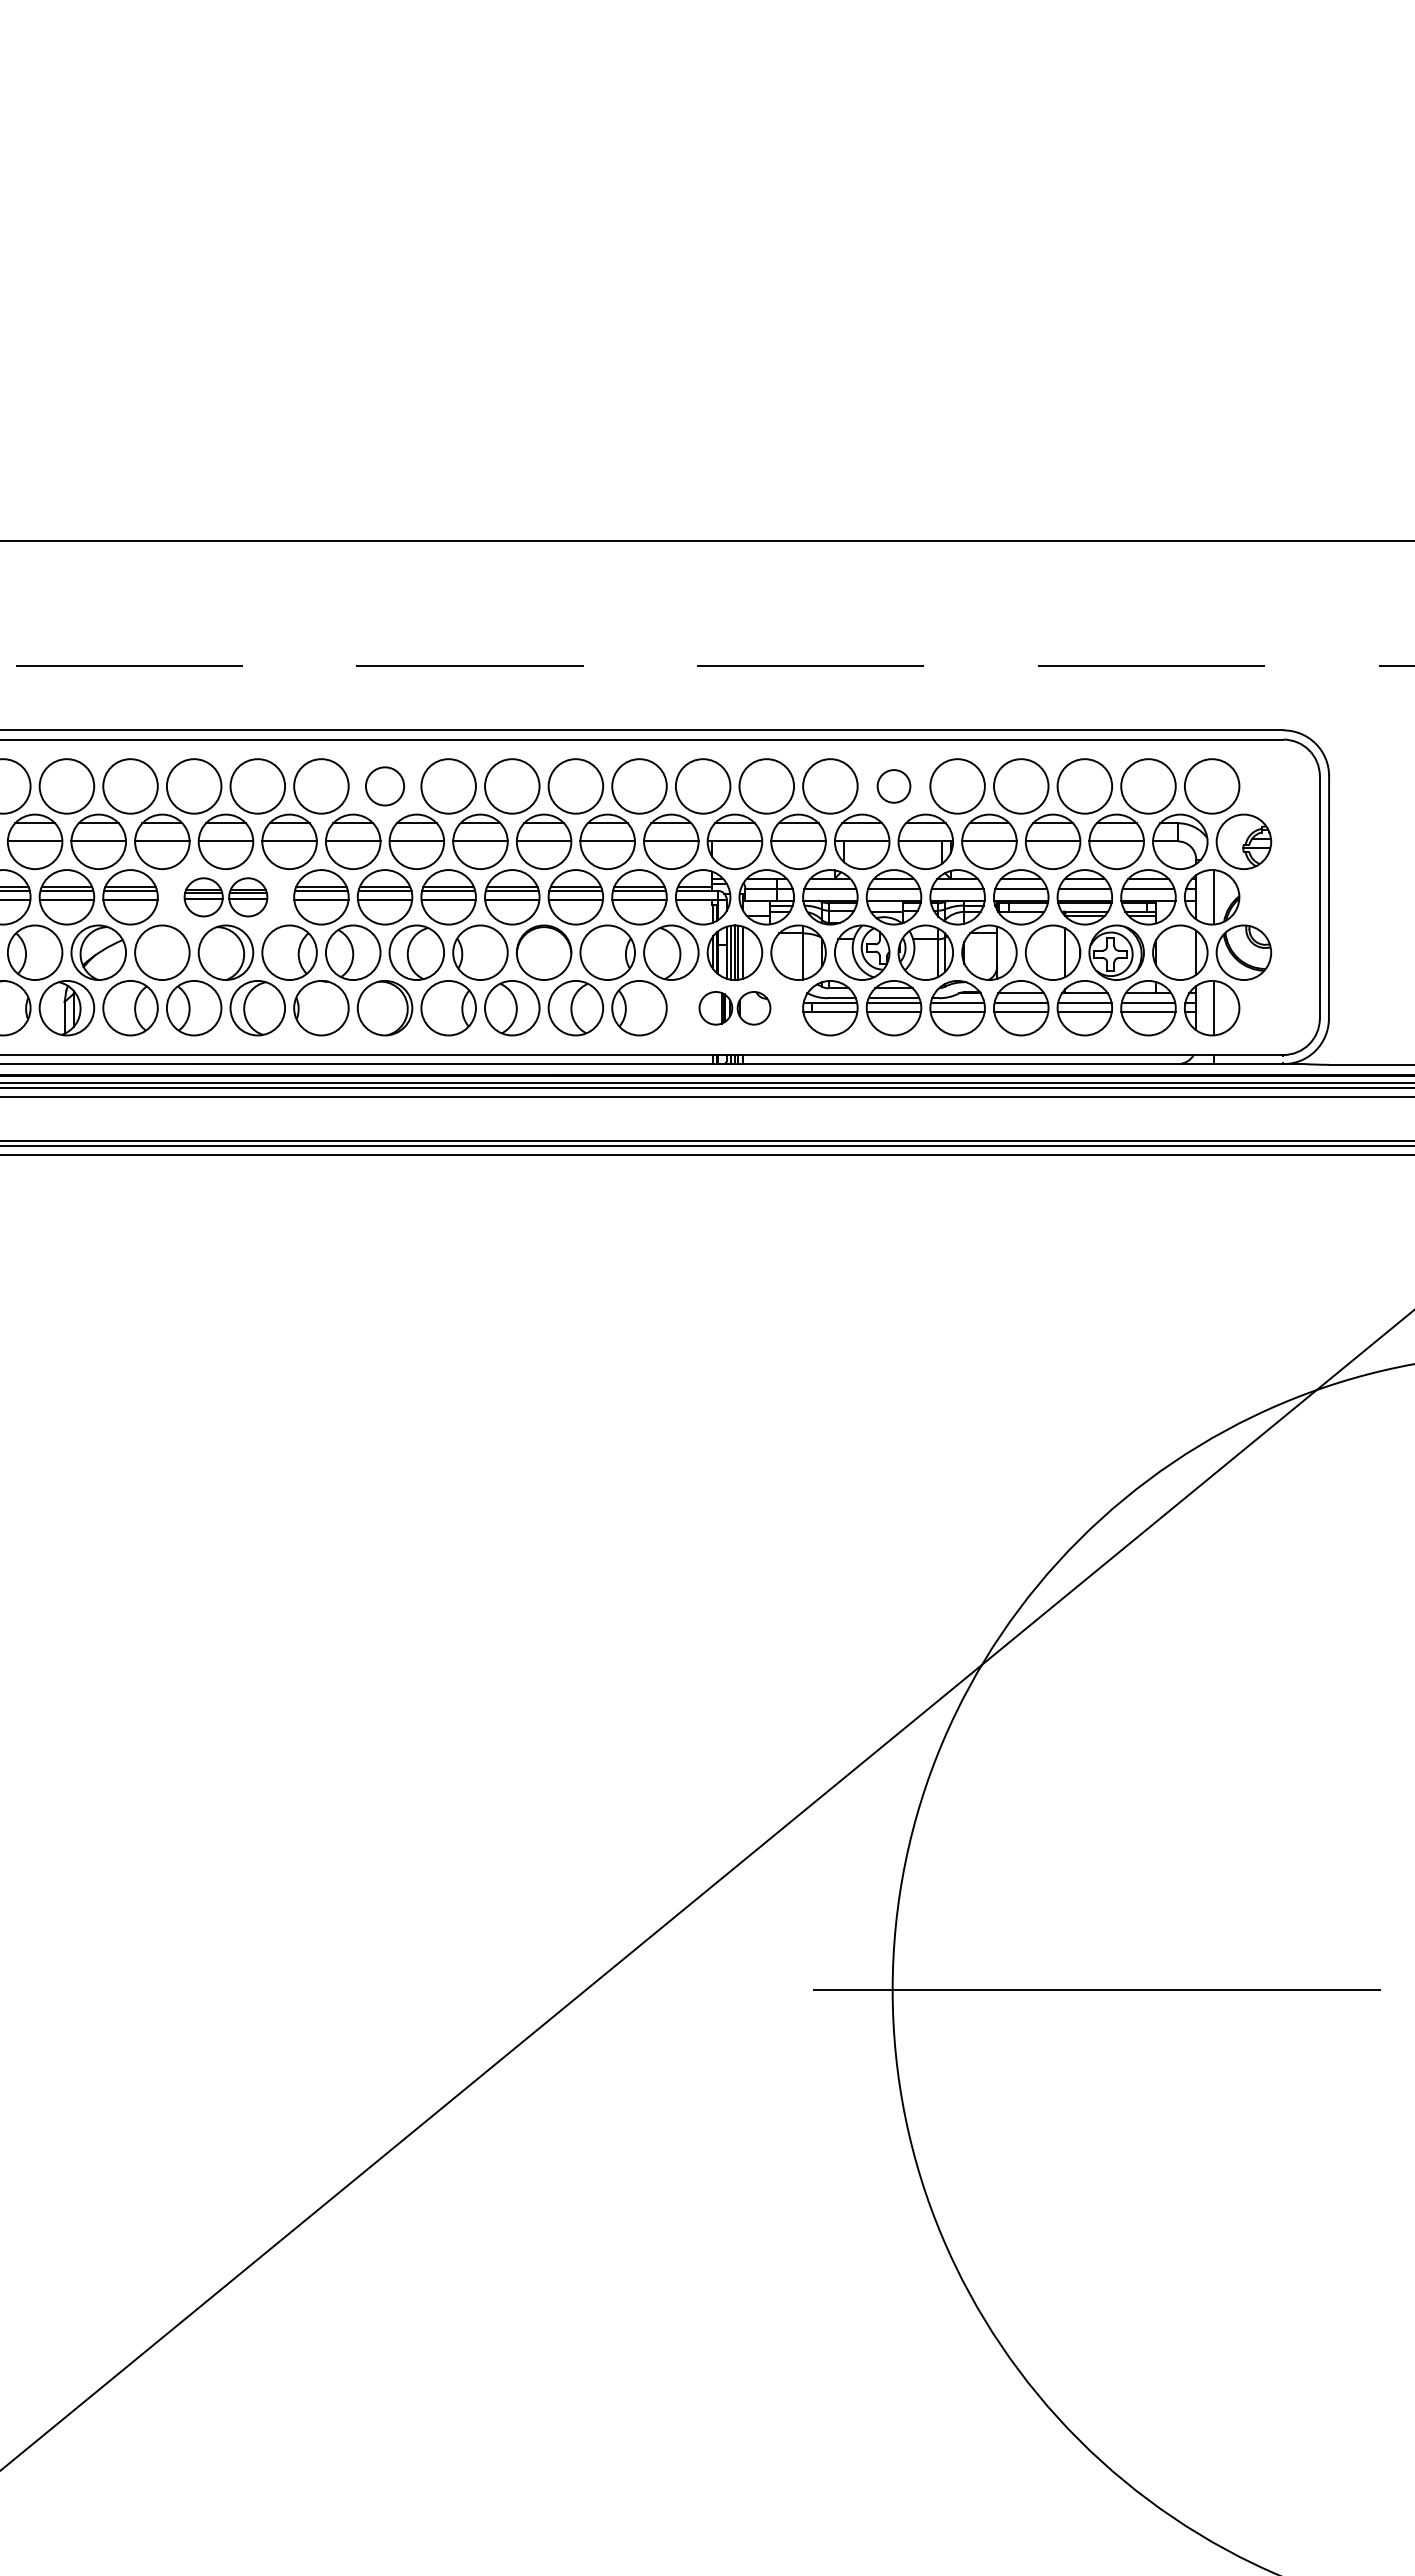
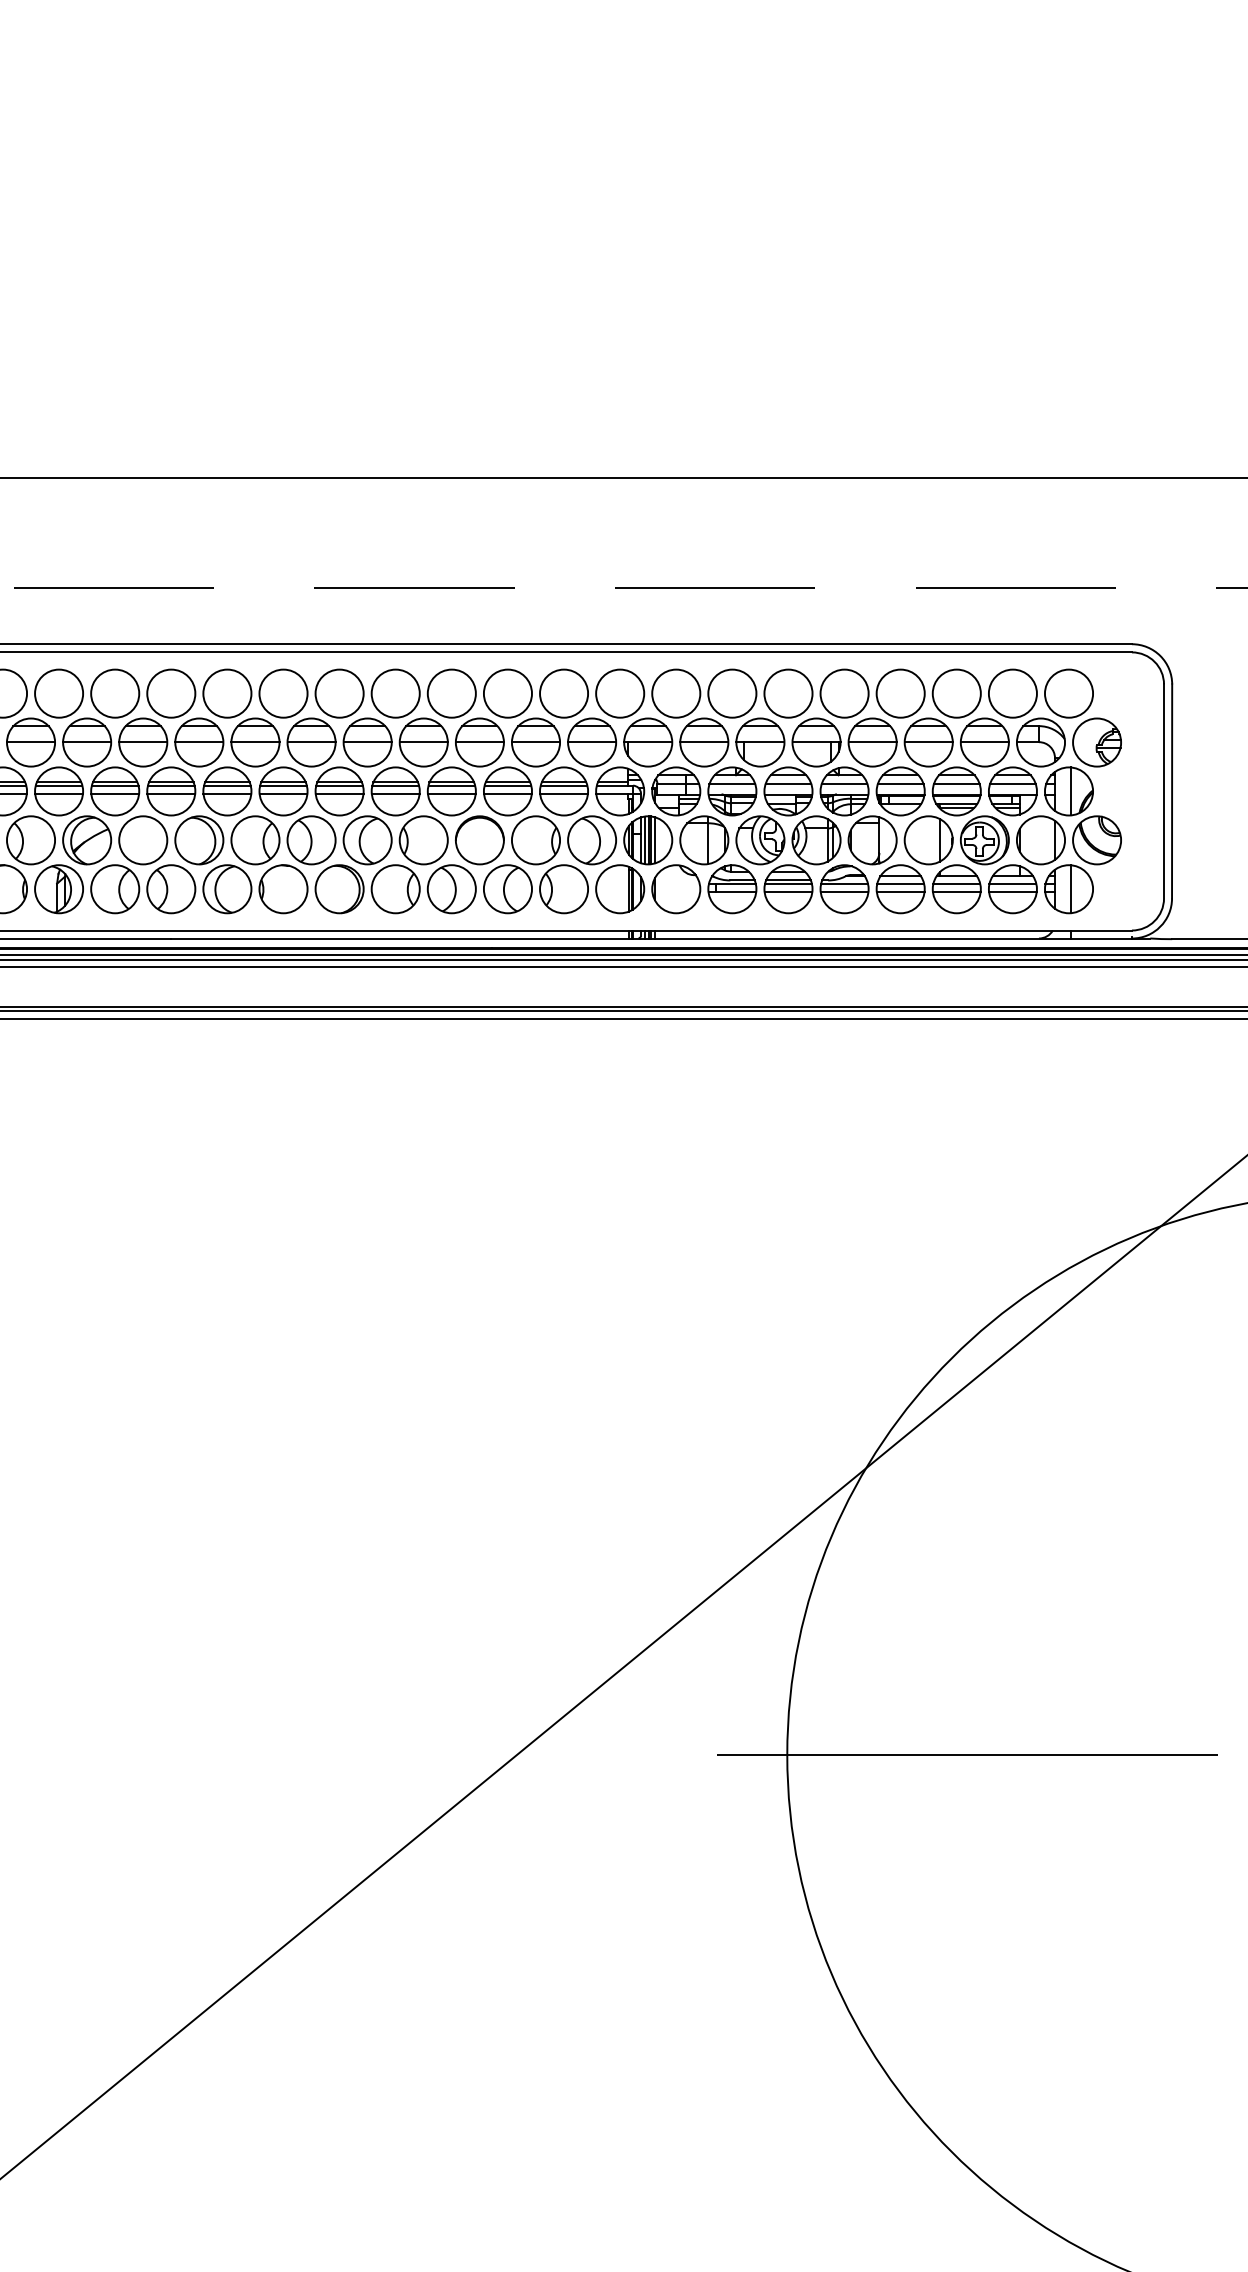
circle: (384, 786) -> (339, 693), size x1.43
circle: (893, 786) -> (788, 693), size x1.67
part: (225, 897) -> (198, 791), size x1.43
part: (734, 1008) -> (647, 889), size x1.67

